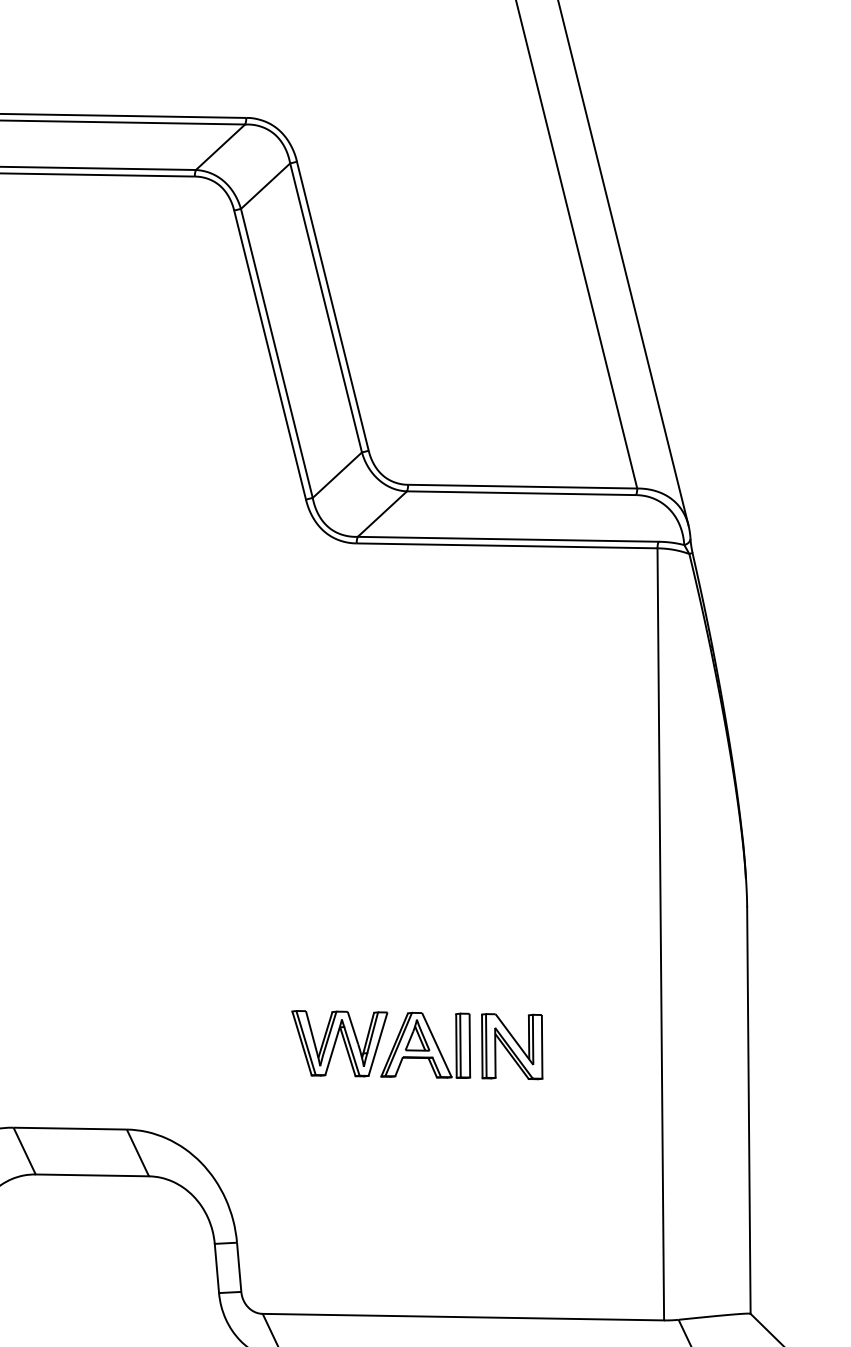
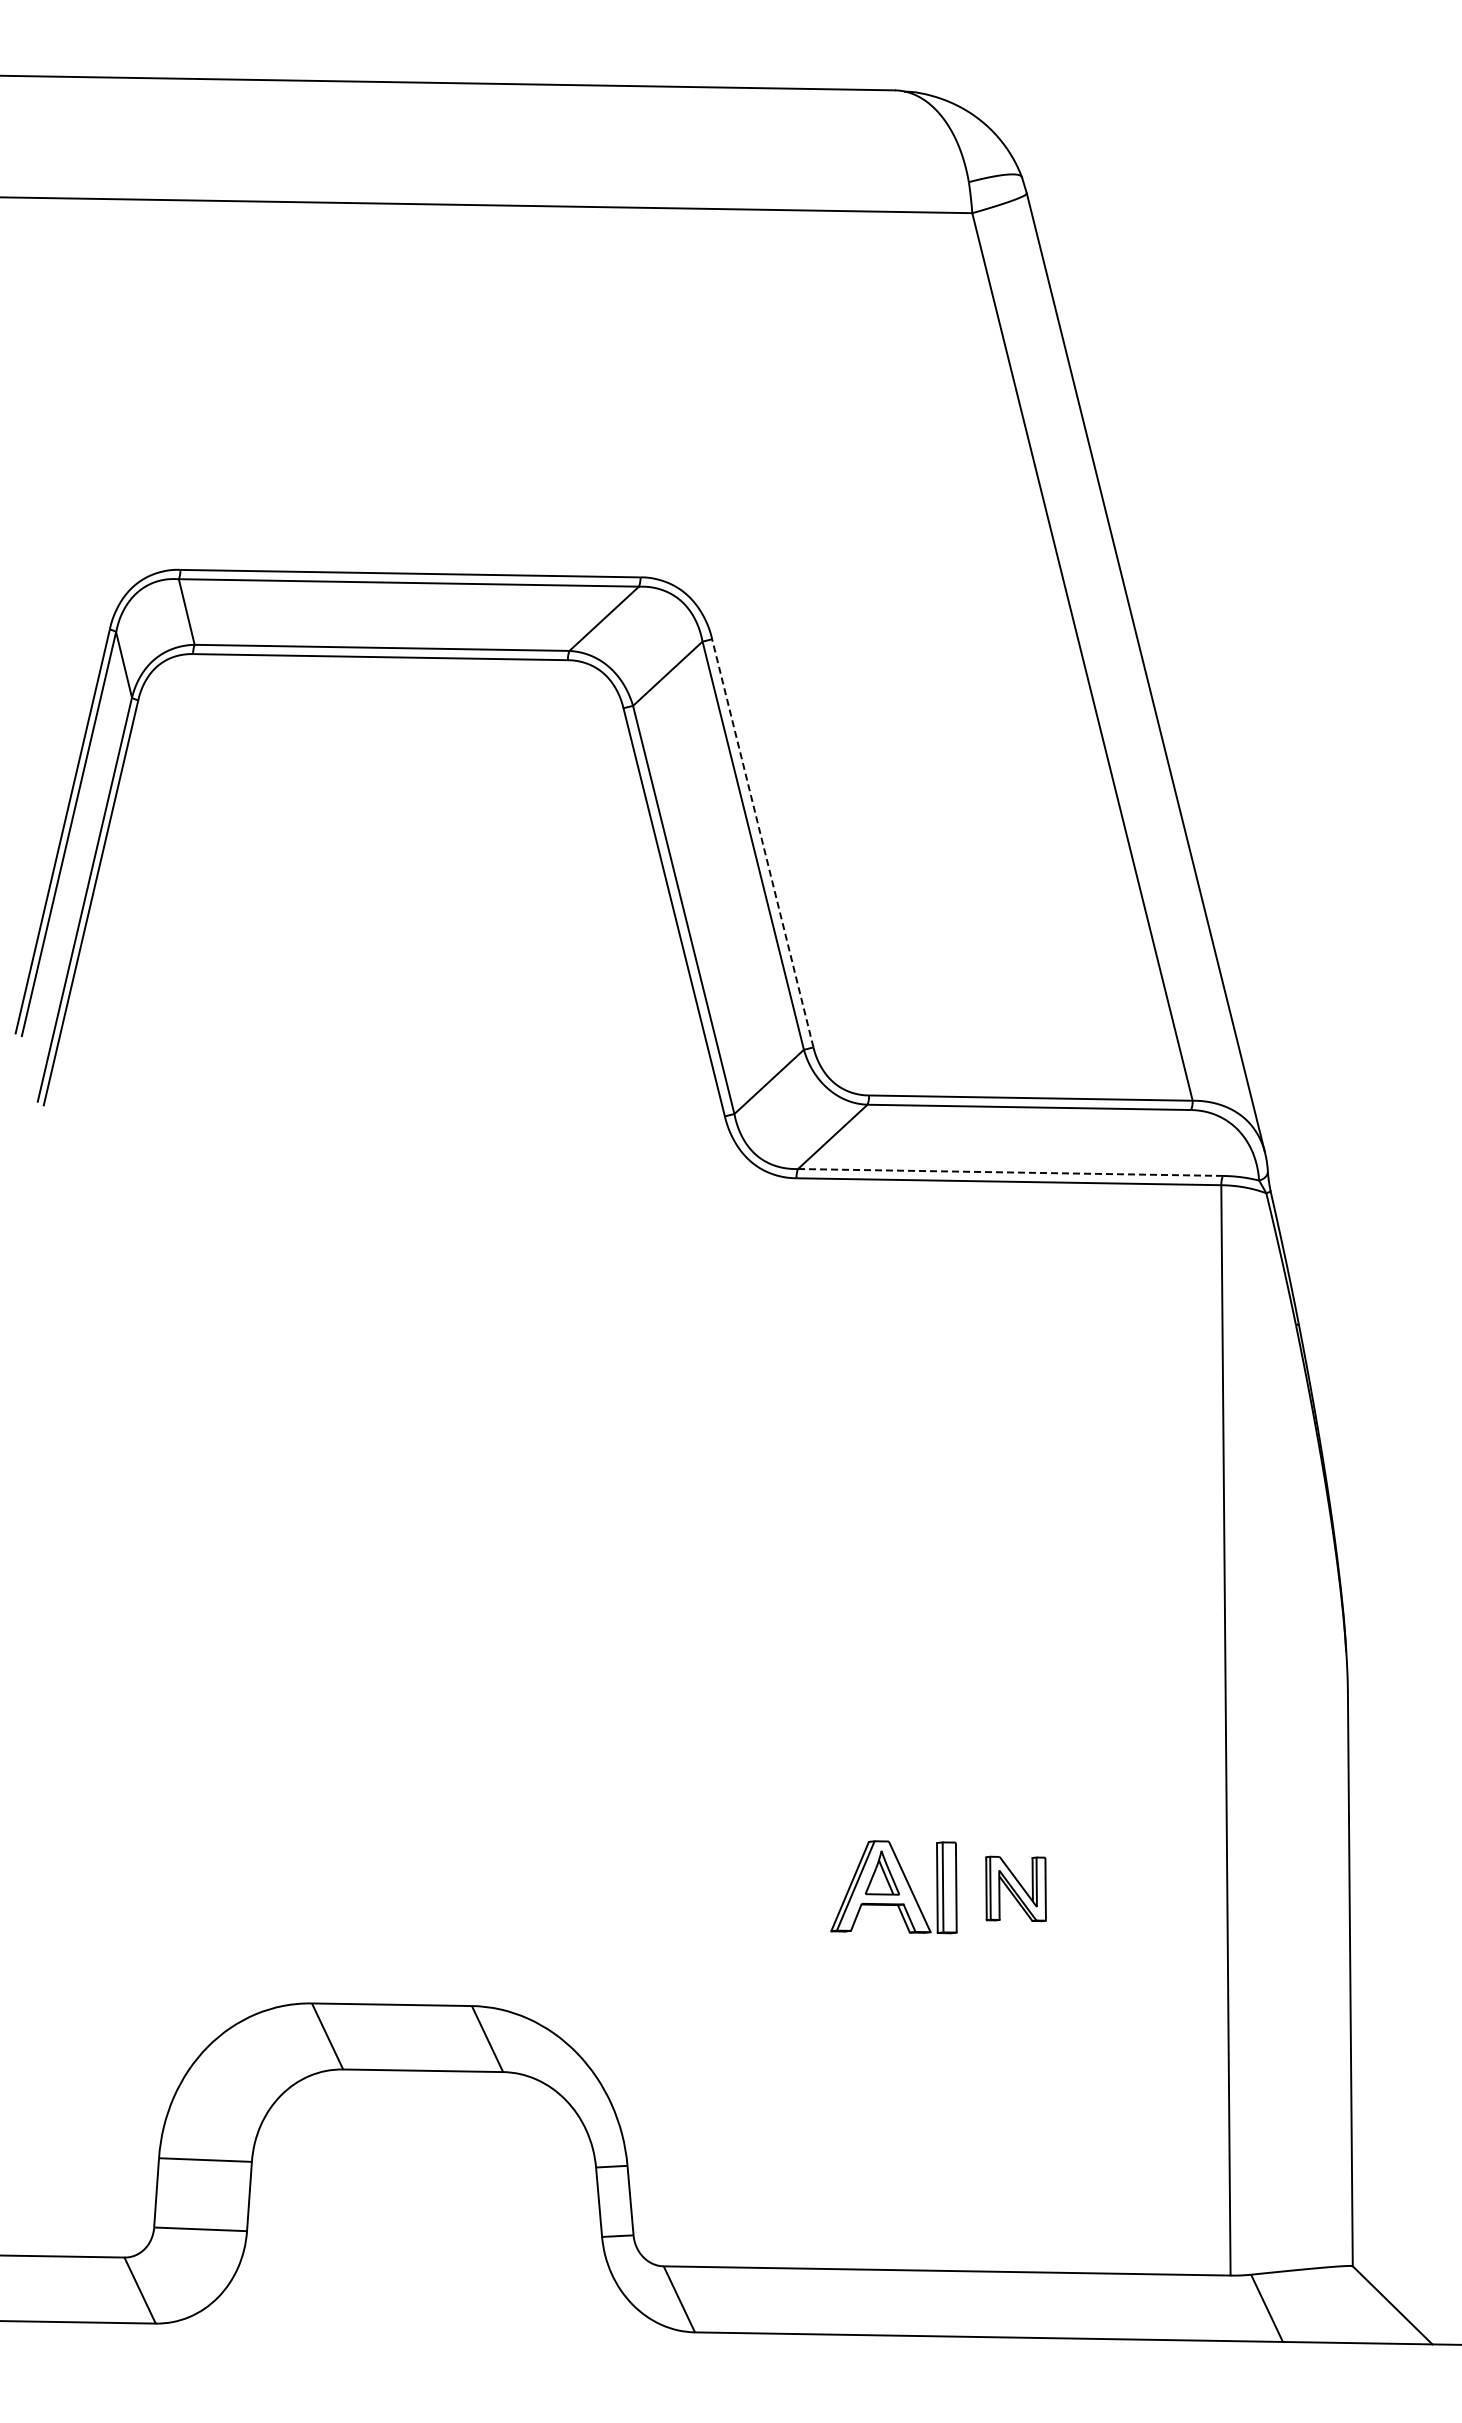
line: (332, 305) -> (762, 842), solid -> dashed
line: (508, 539) -> (1010, 1172), solid -> dashed
part: (339, 1043) -> (772, 1884), removed
part: (511, 1046) -> (1015, 1888), size x0.7

